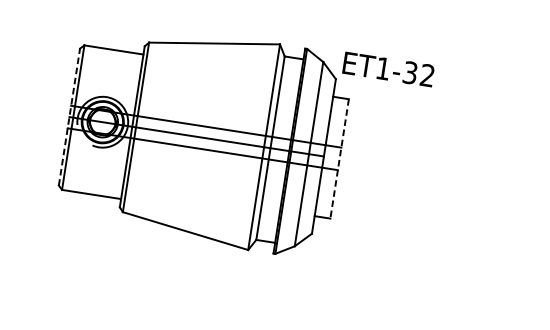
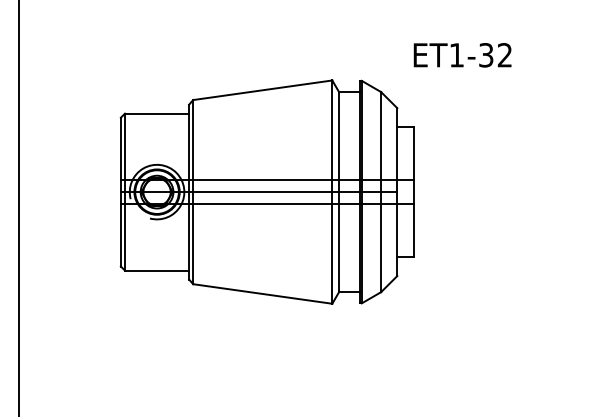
text: (388, 69) -> (462, 55), moved
line: (69, 116) -> (120, 191), dashed -> solid
line: (339, 159) -> (414, 192), dashed -> solid

